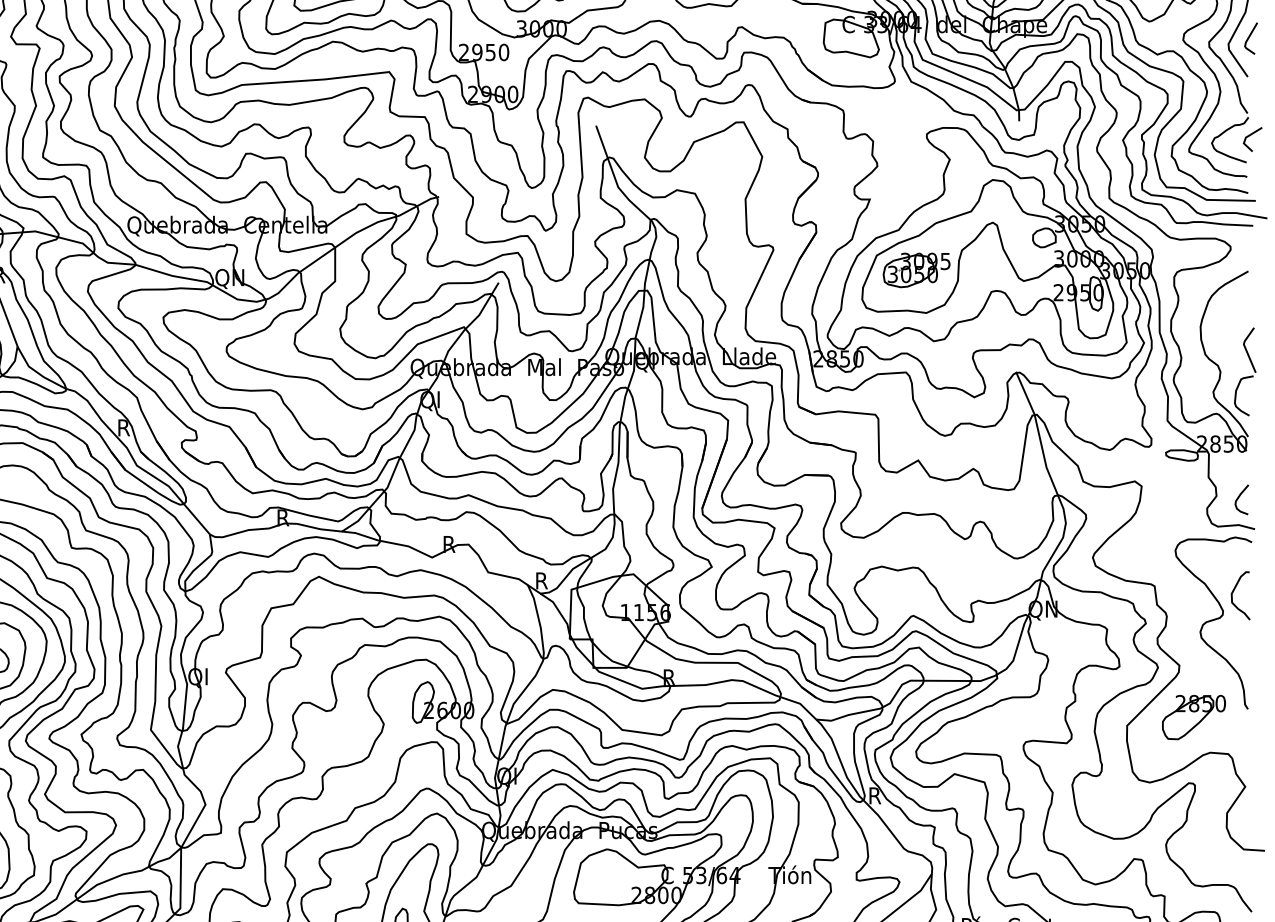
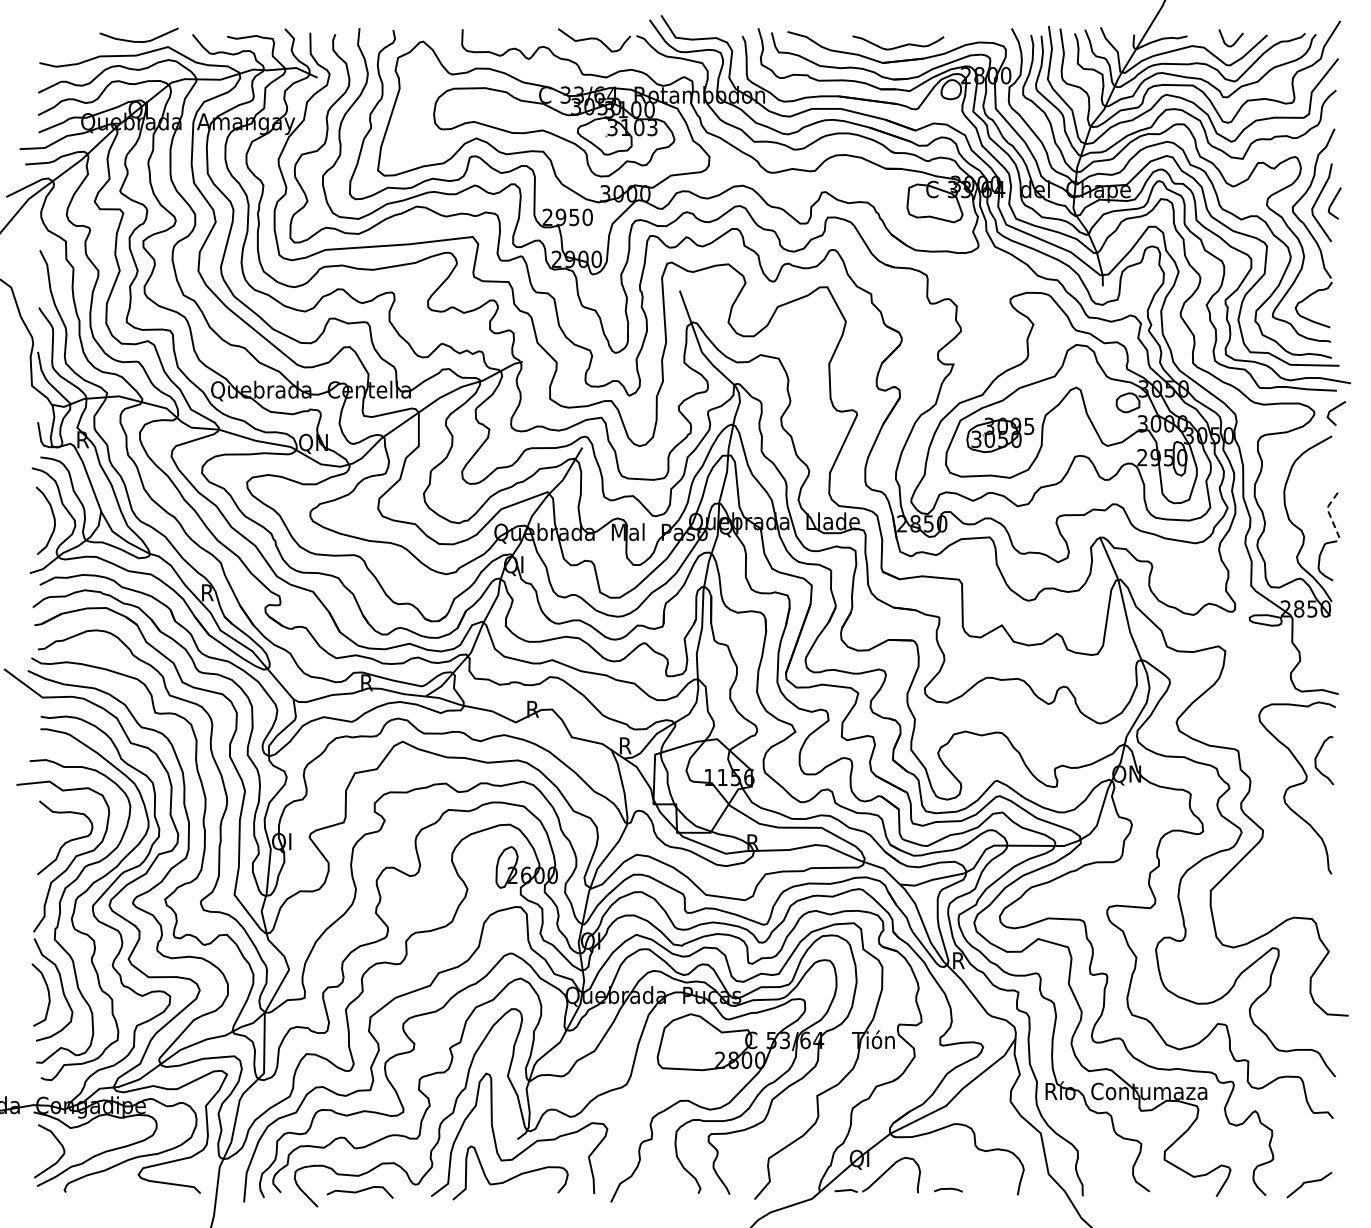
line: (1251, 135) -> (1335, 409), moved
line: (1245, 348) -> (1329, 513), solid -> dashed
curve: (1239, 497) -> (1323, 662), removed
part: (1193, 717) -> (1277, 882), removed

